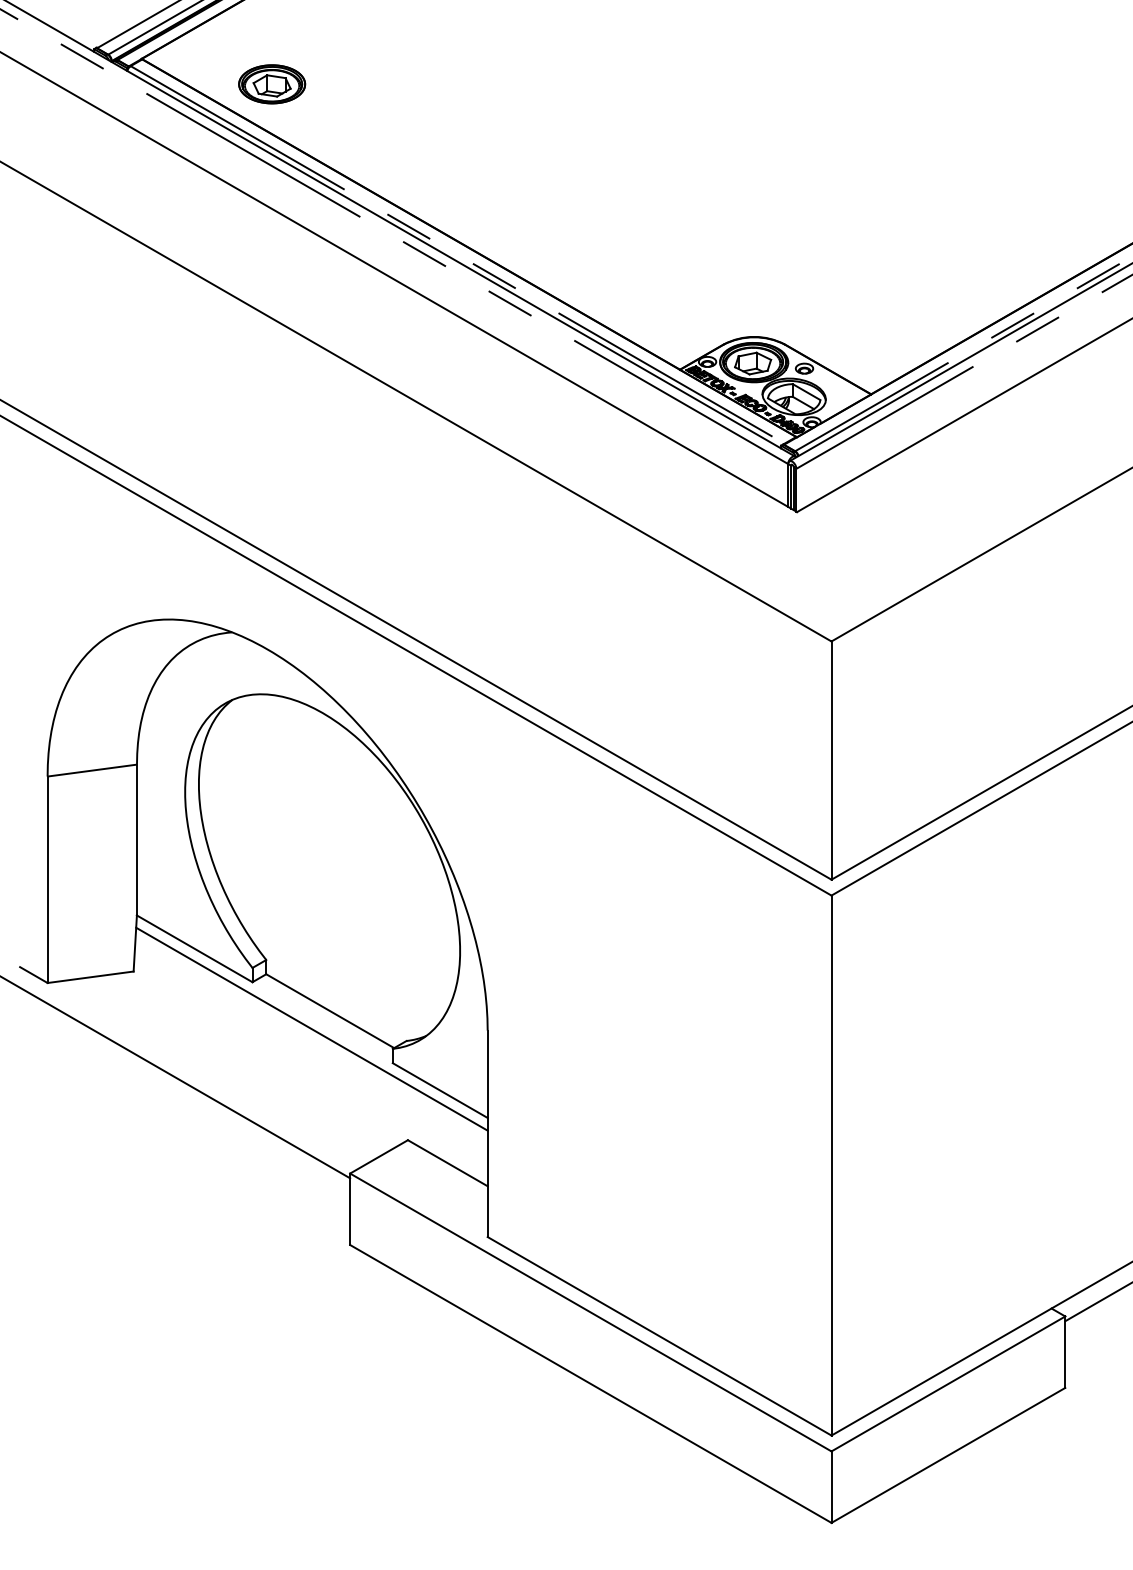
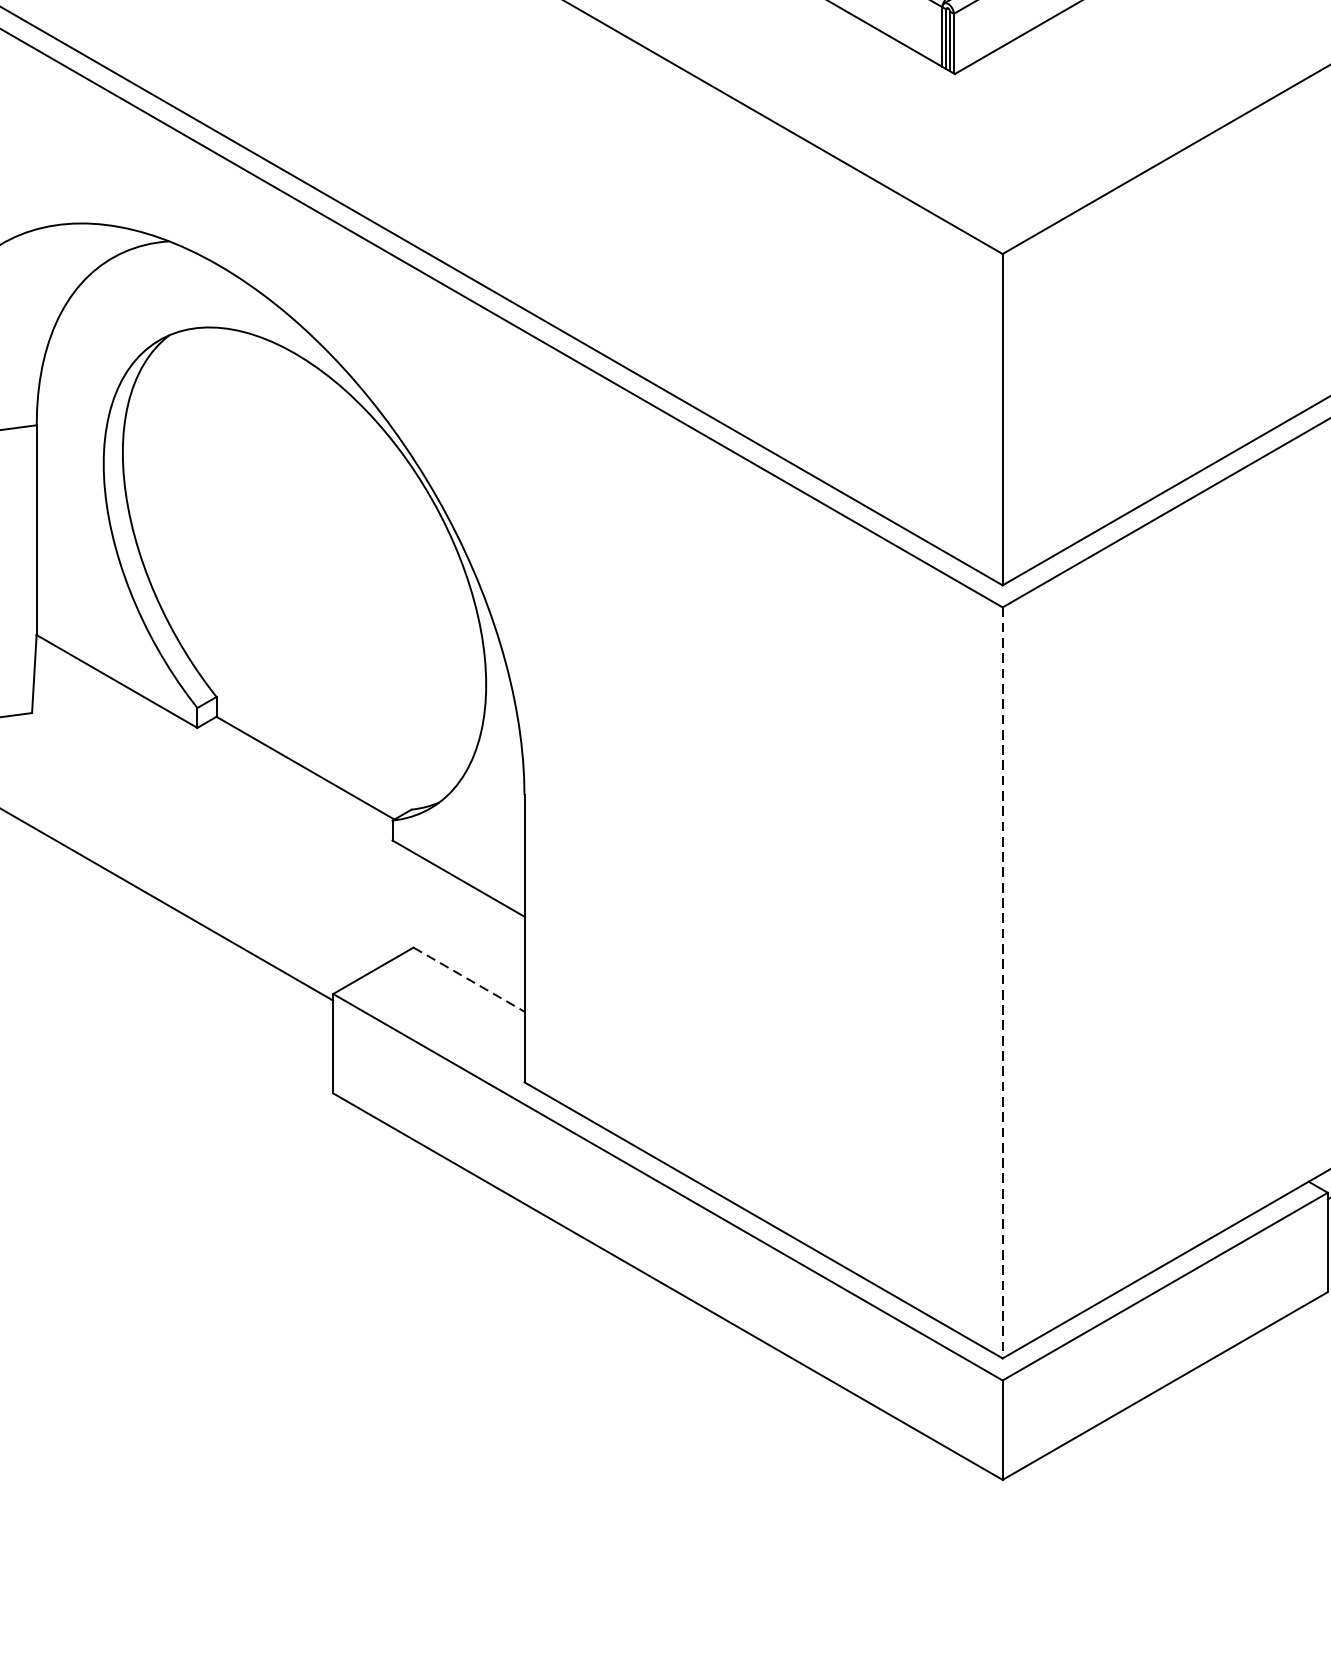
line: (311, 1028) -> (279, 792), removed
line: (448, 1163) -> (469, 980), solid -> dashed
line: (831, 1165) -> (1002, 982), solid -> dashed

